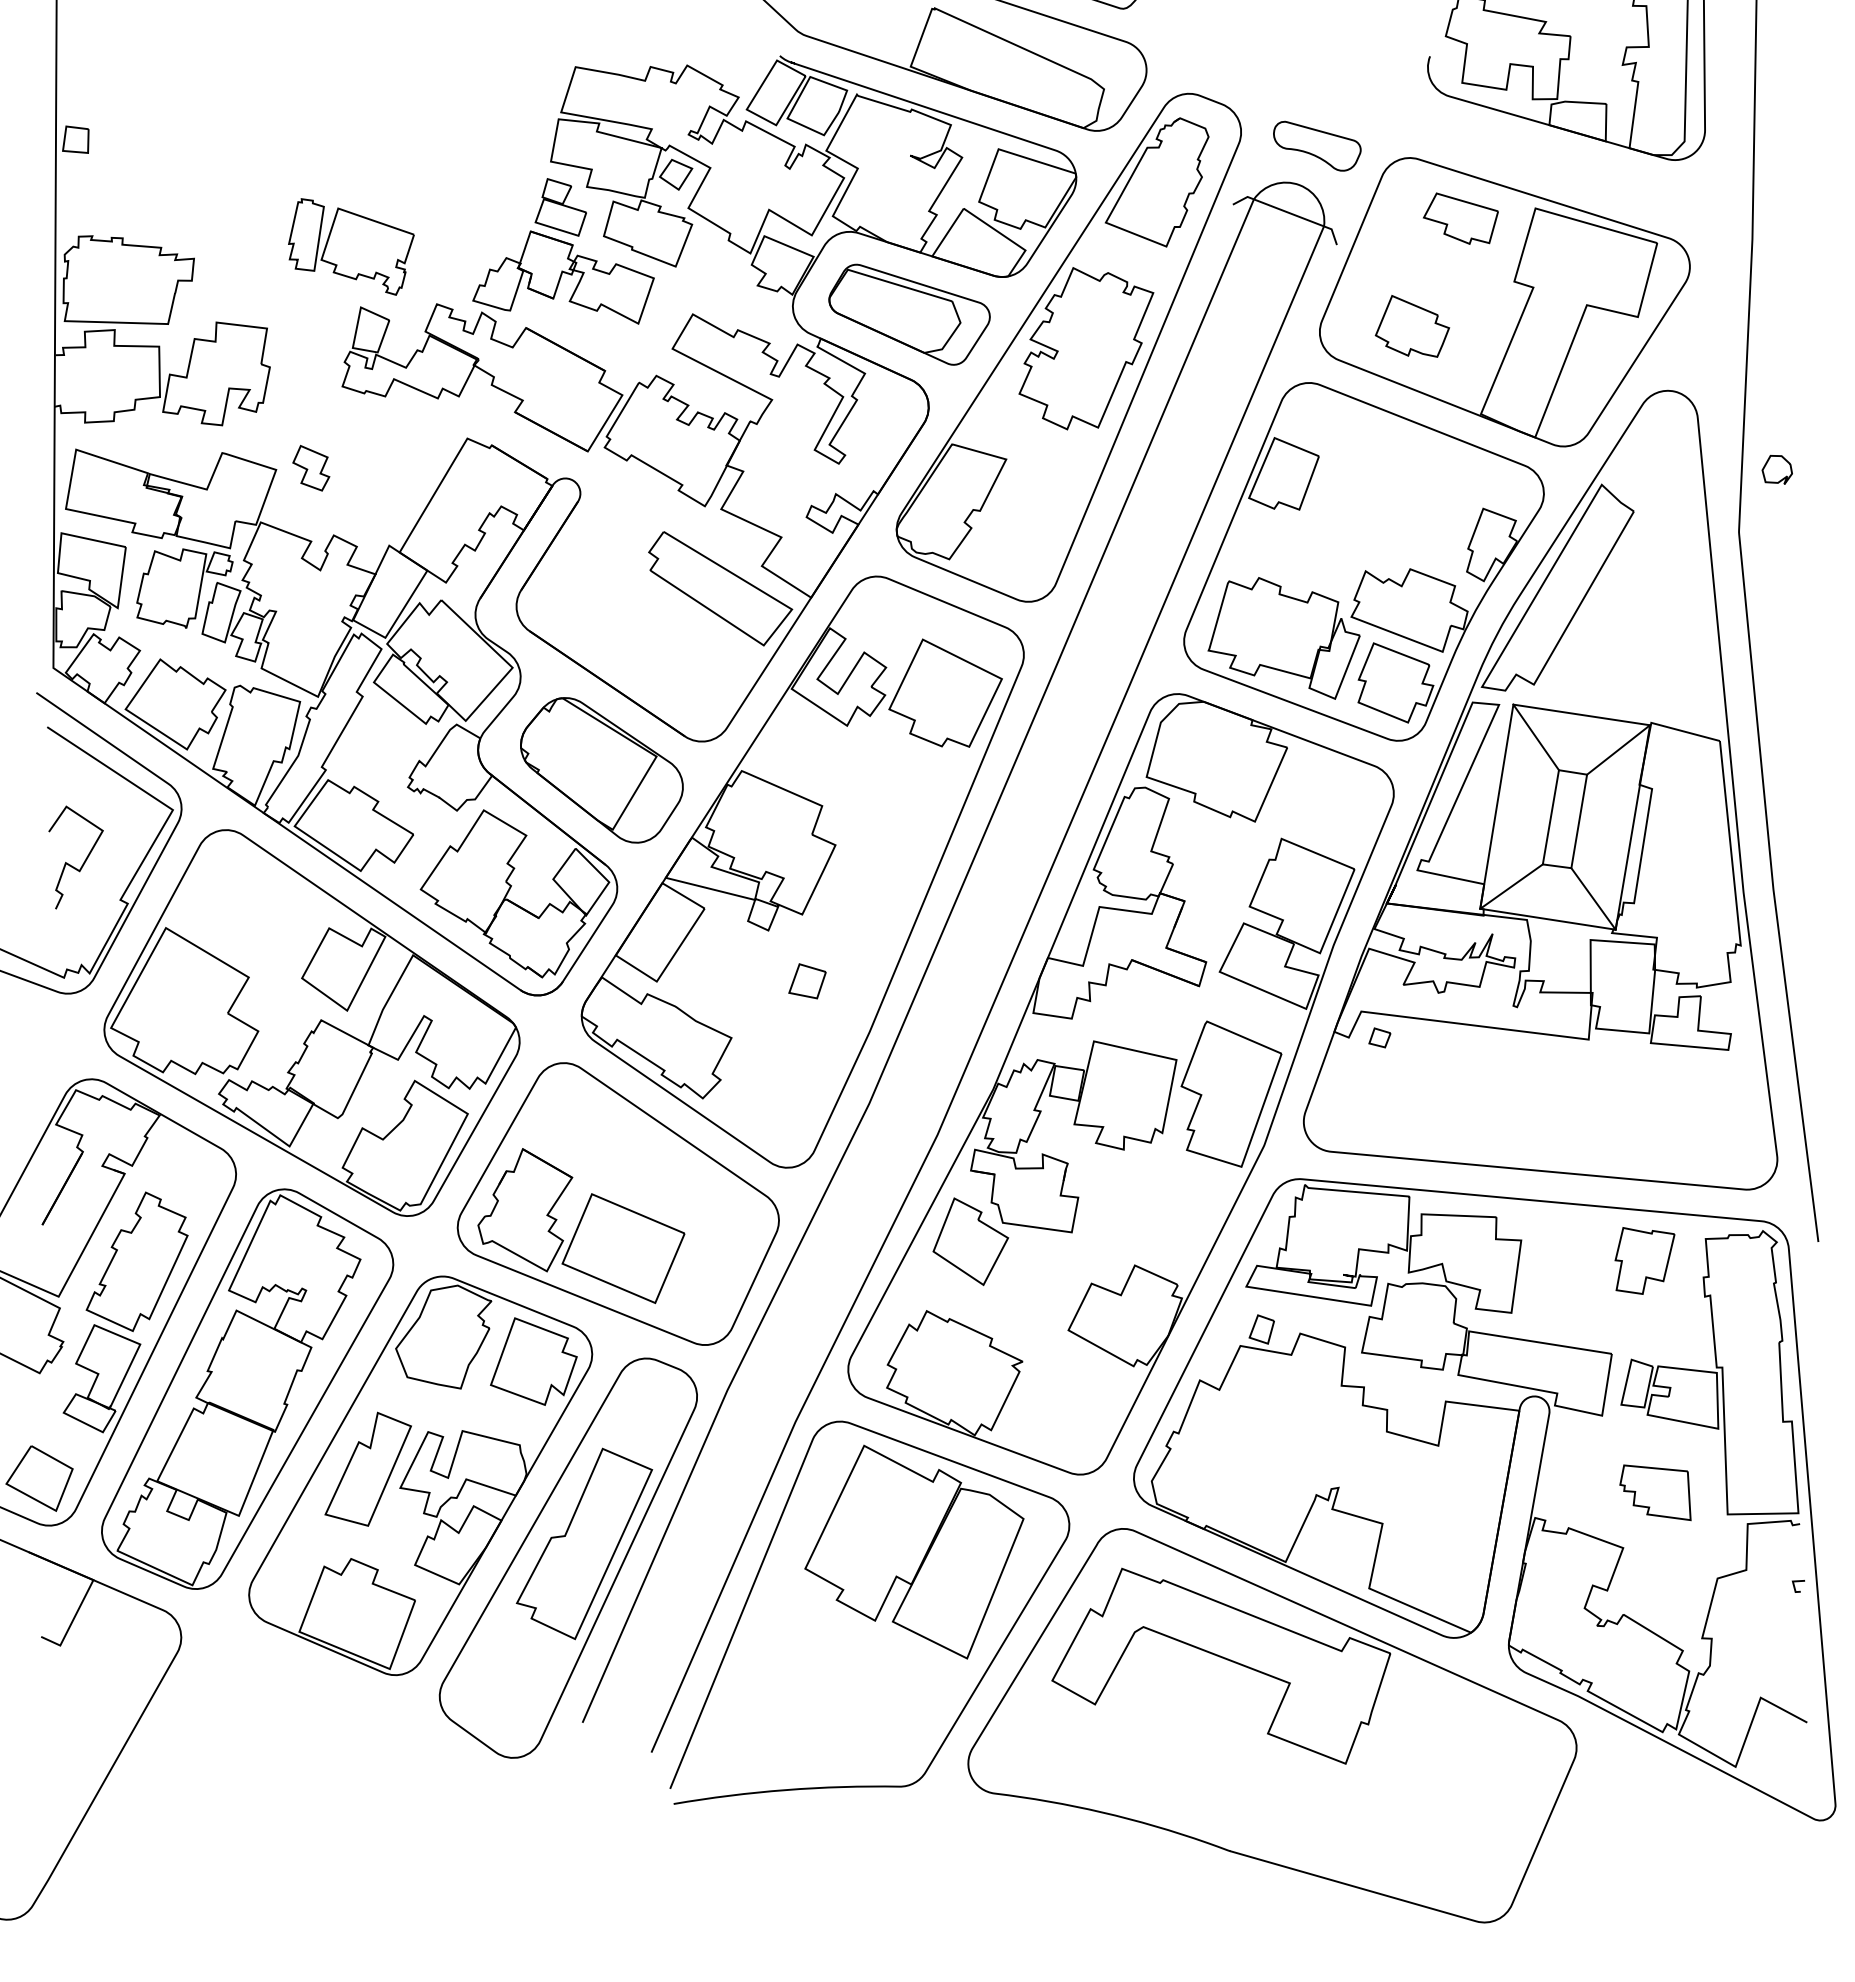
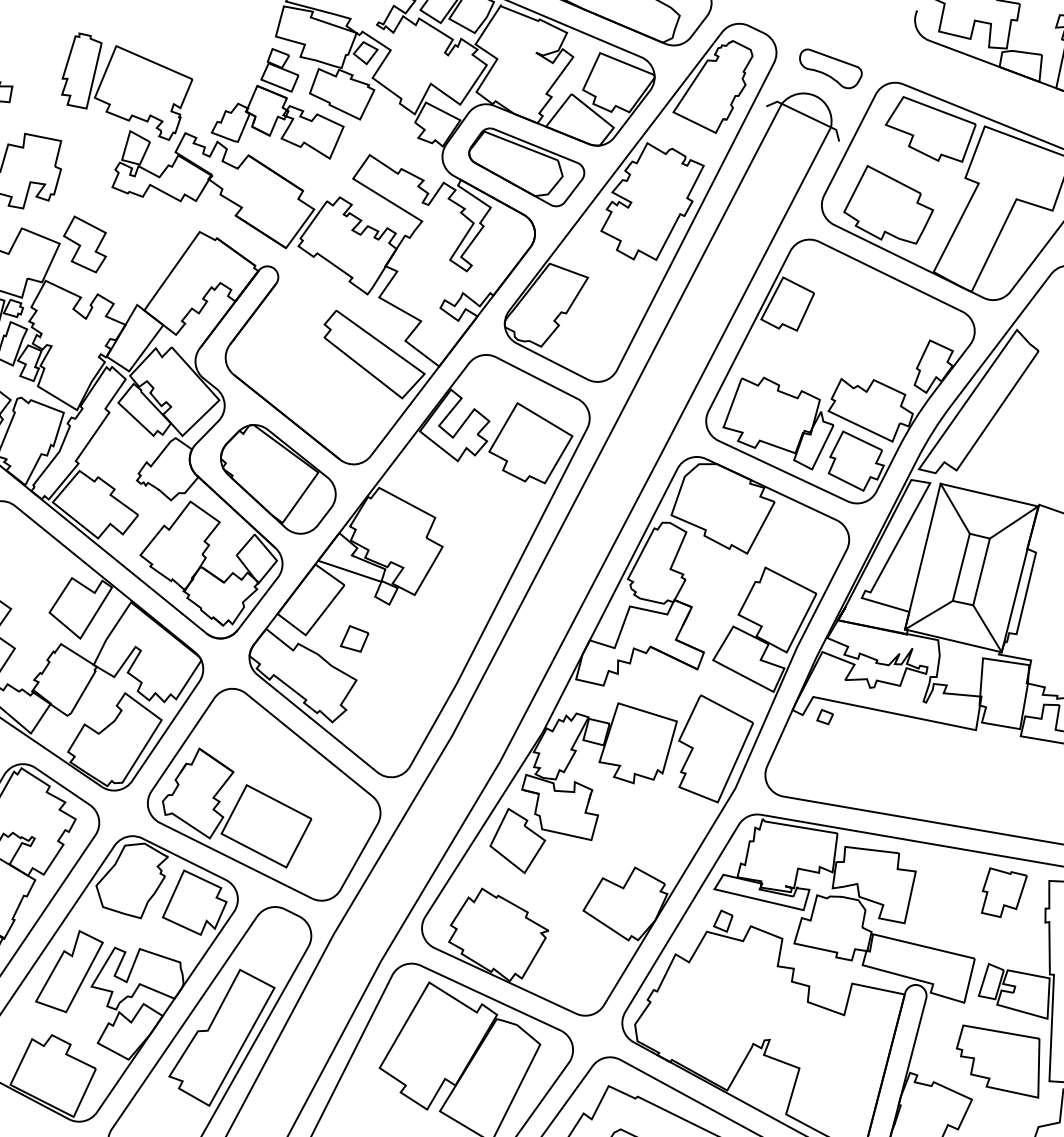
part: (1460, 218) -> (930, 129), size x1.67
part: (351, 246) -> (126, 86), size x1.43
part: (1412, 326) -> (889, 204), size x1.67
part: (311, 468) -> (85, 244), size x1.67
part: (807, 981) -> (354, 639), moved
part: (1655, 1492) -> (998, 1061), size x1.67

